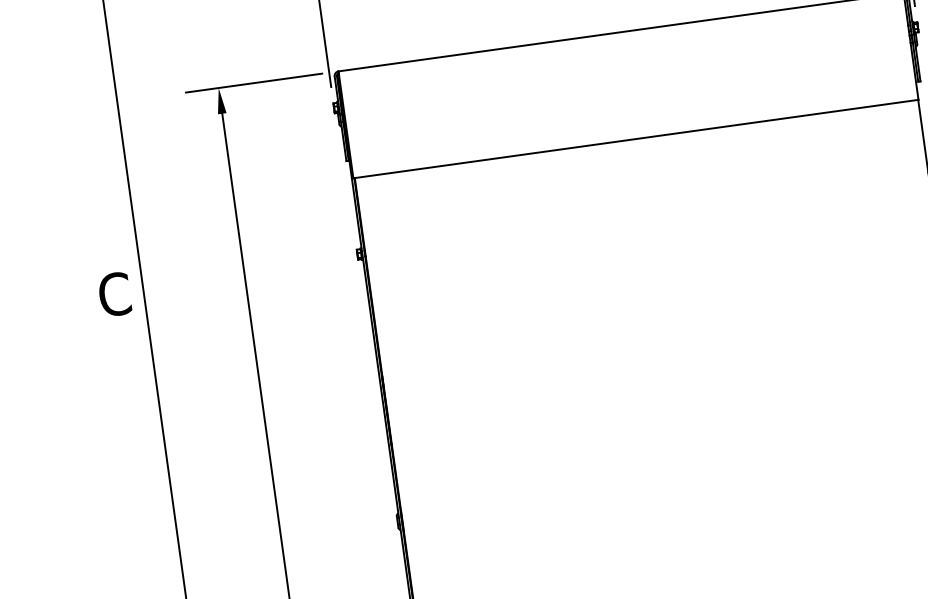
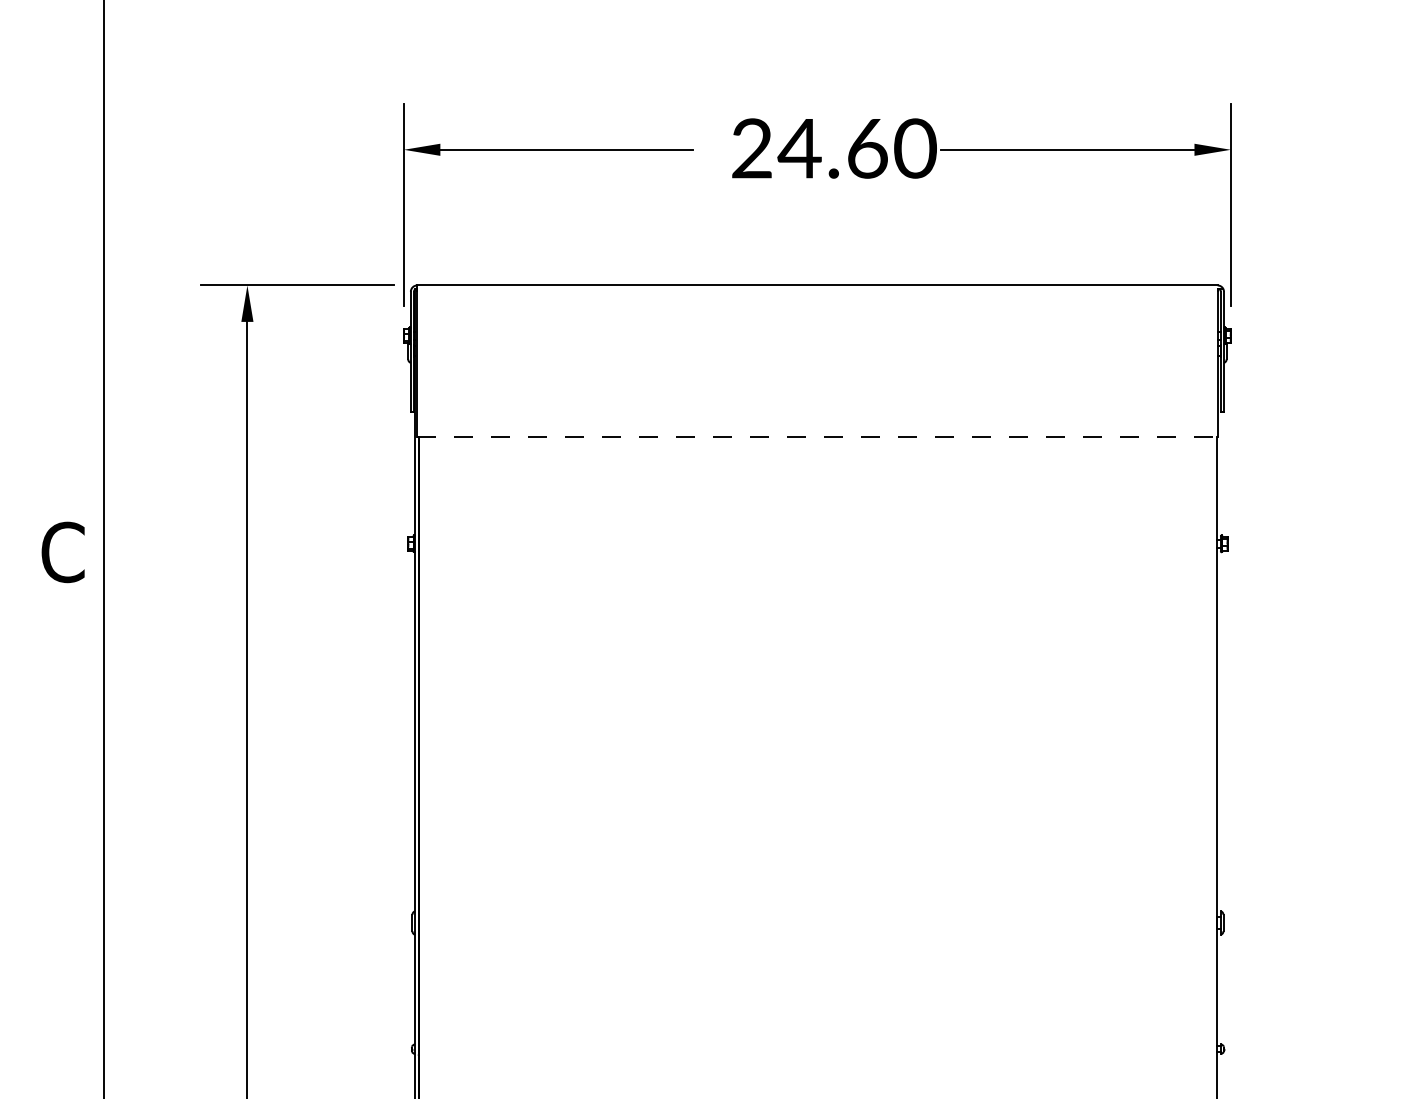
line: (635, 138) -> (817, 436), solid -> dashed

